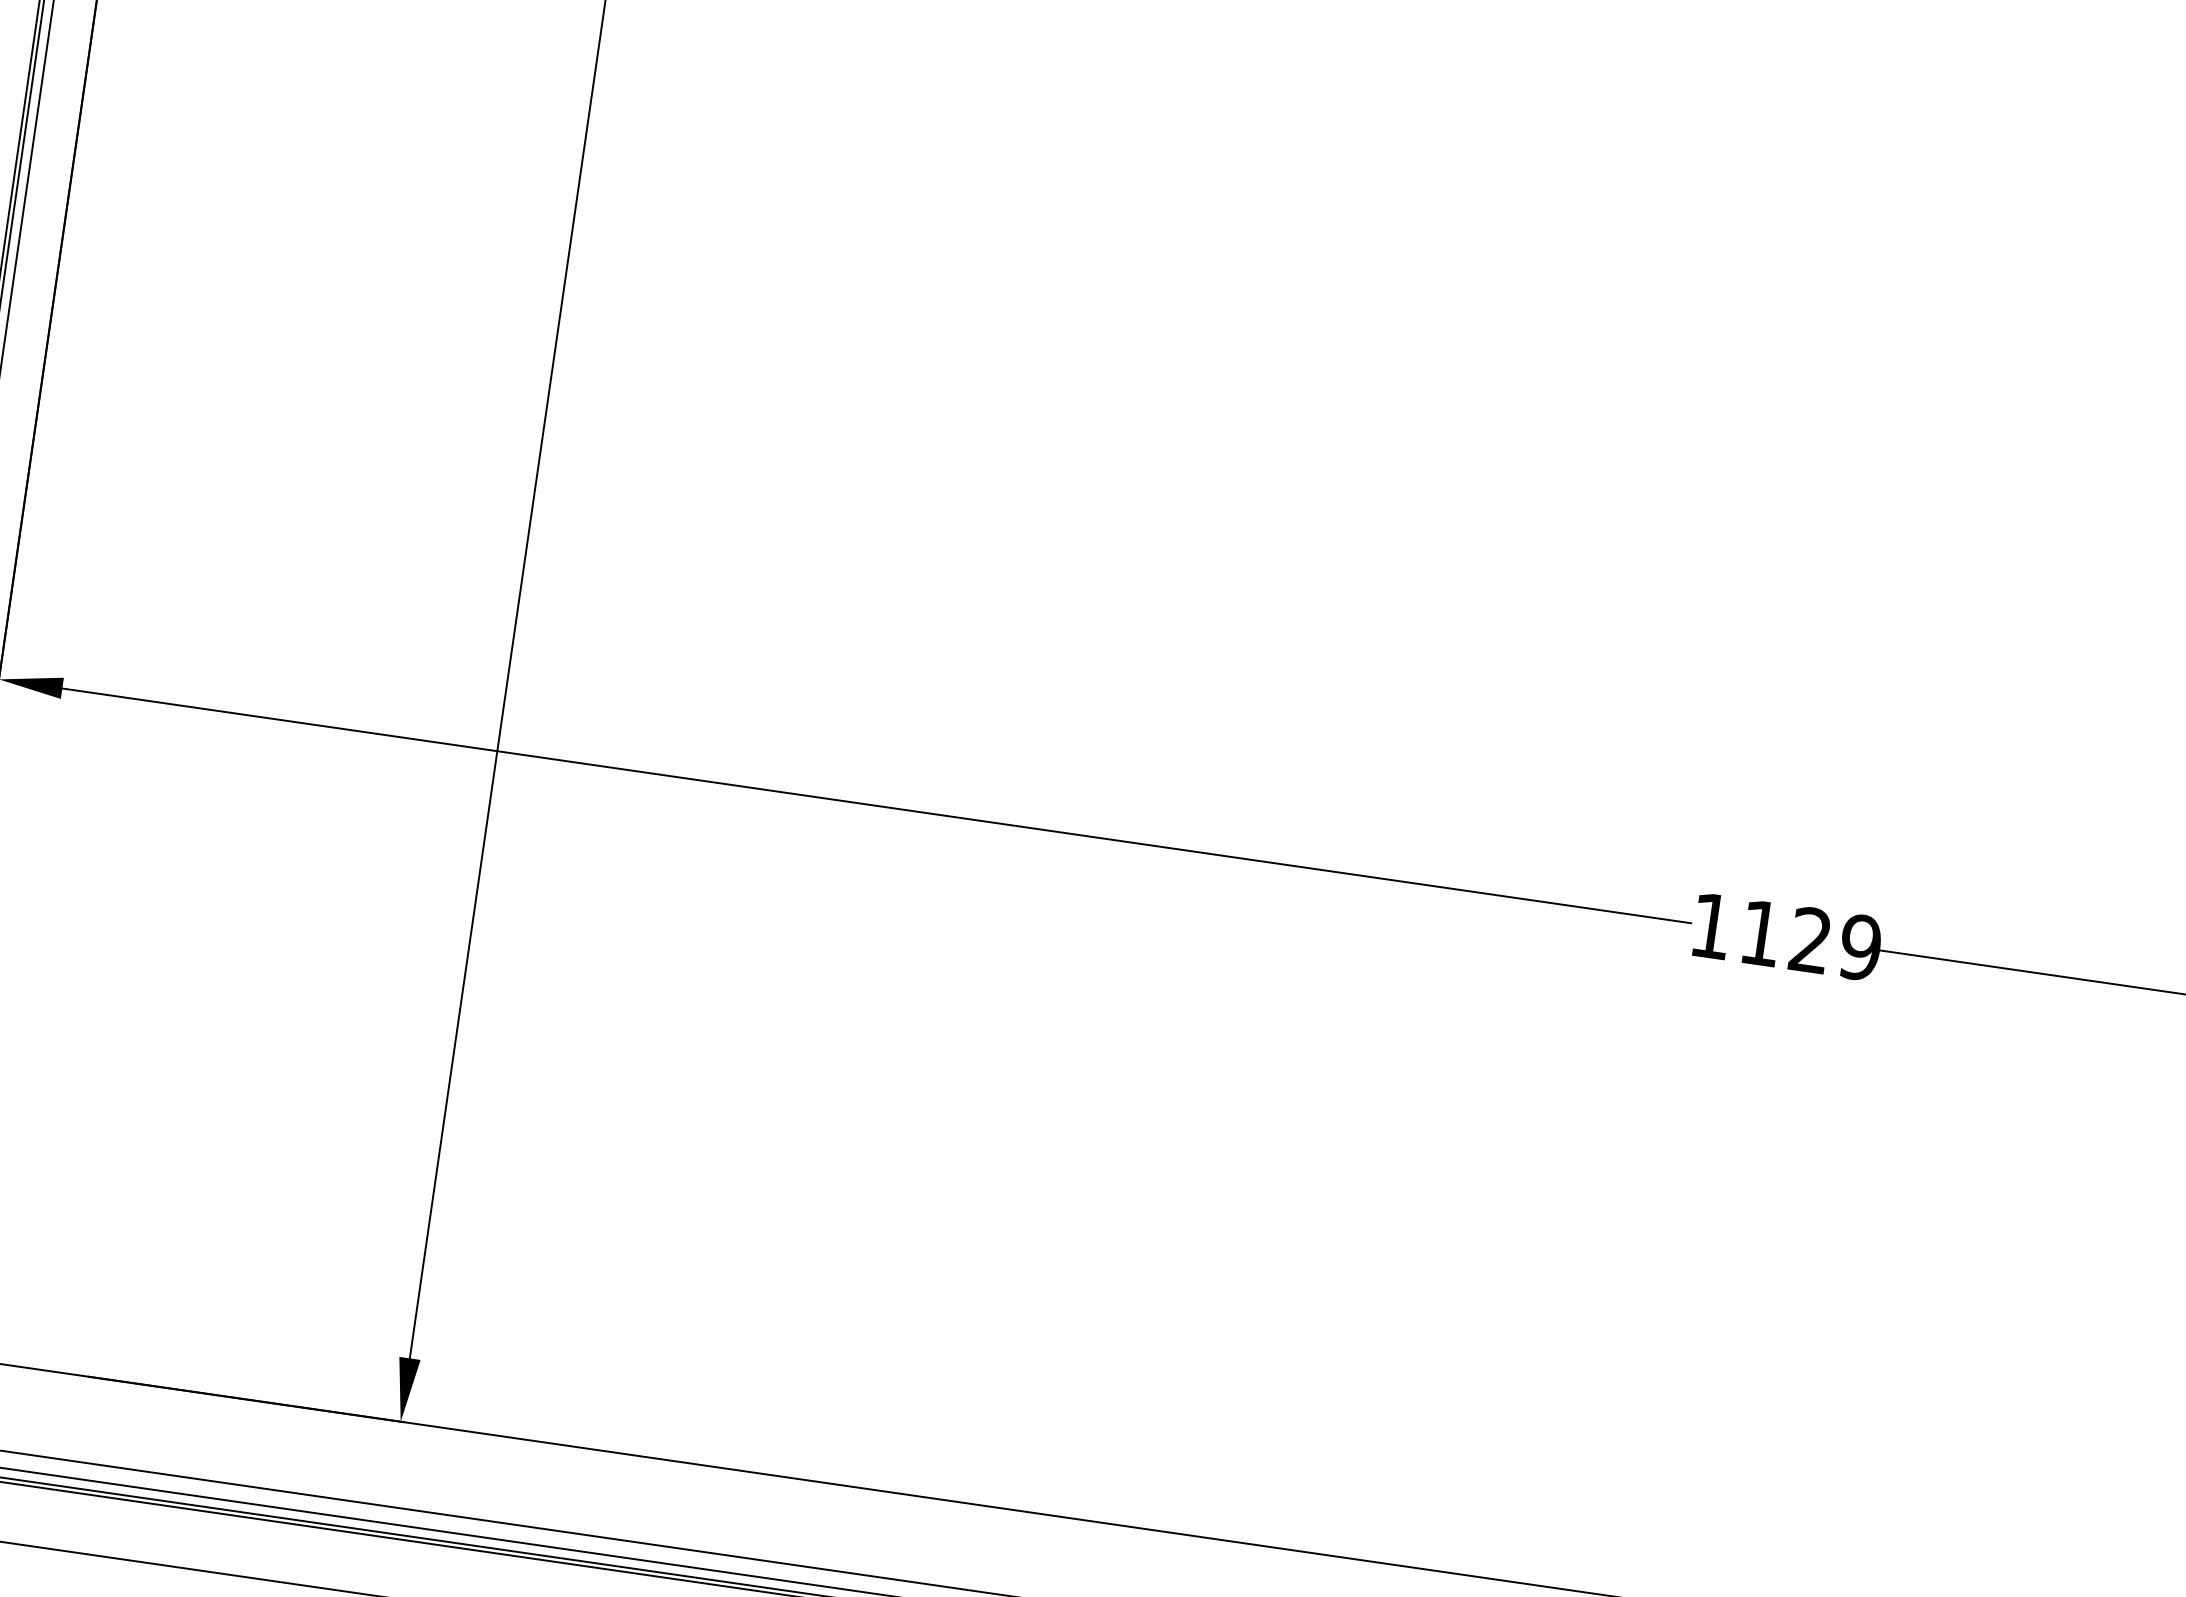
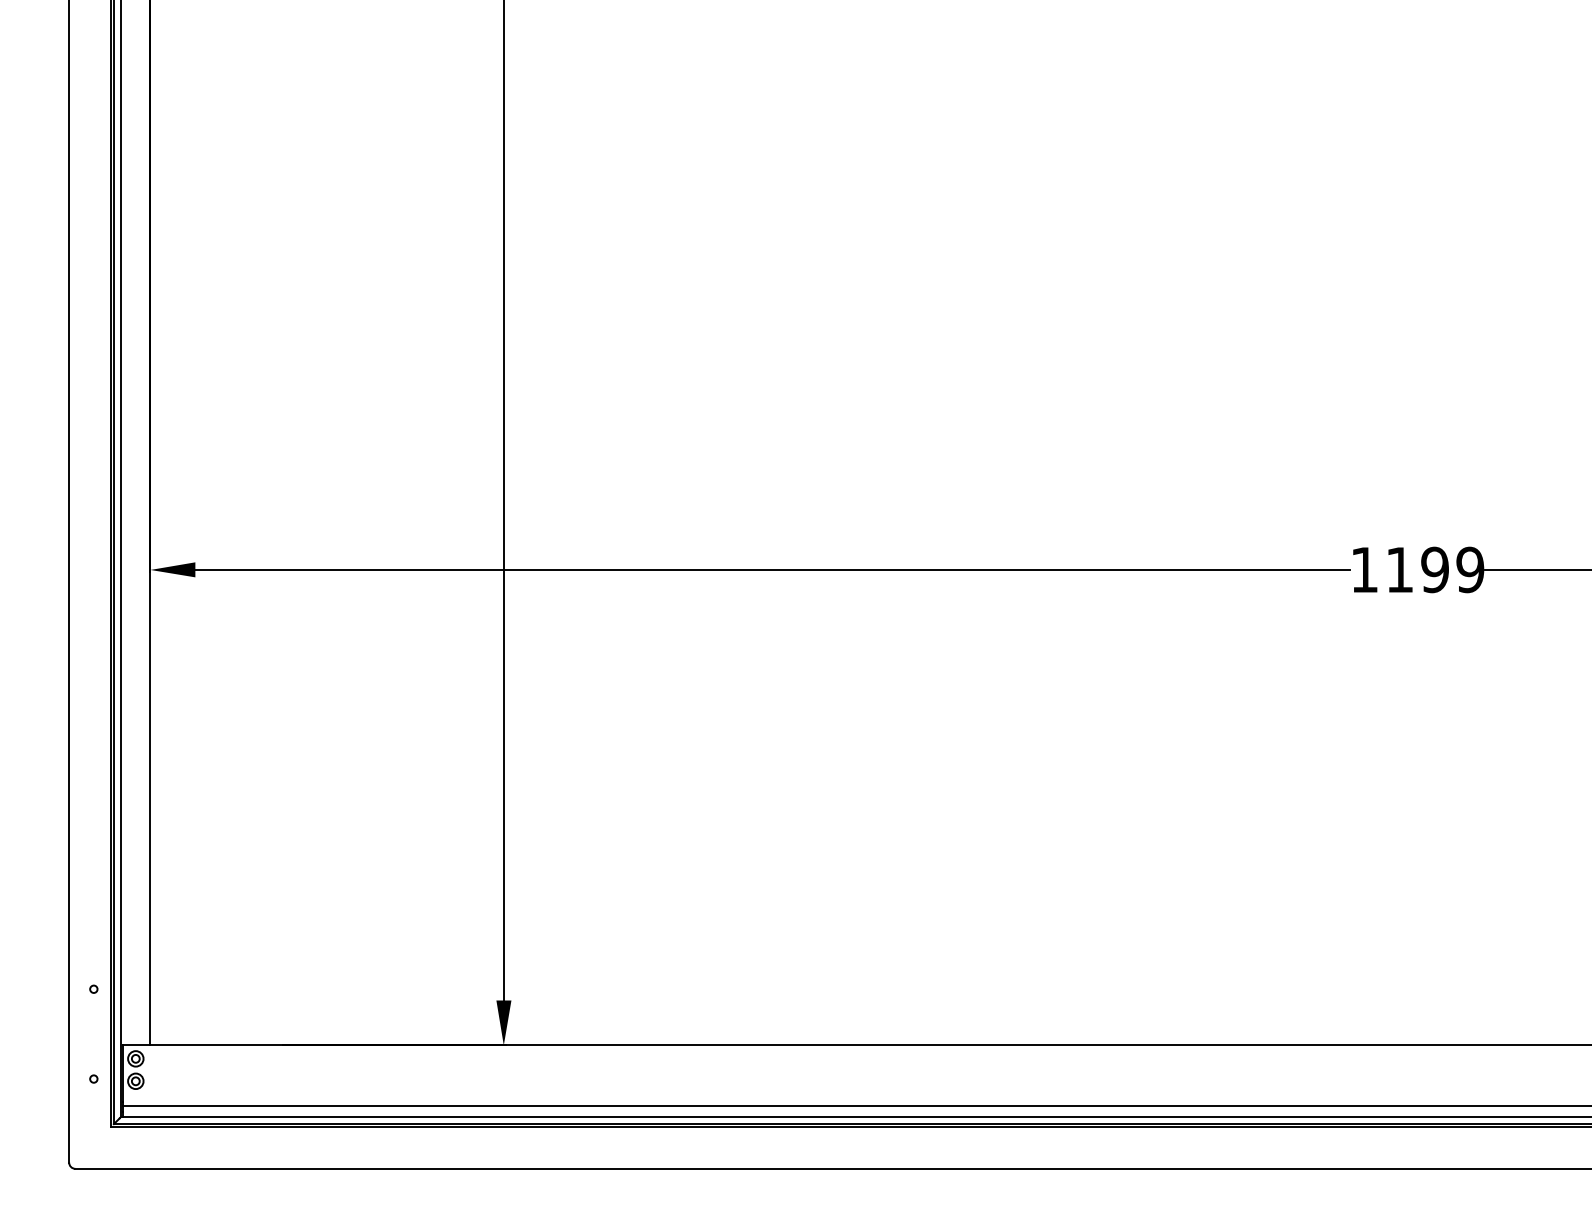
text: (1810, 939) -> (1434, 569), 1129 -> 1199

